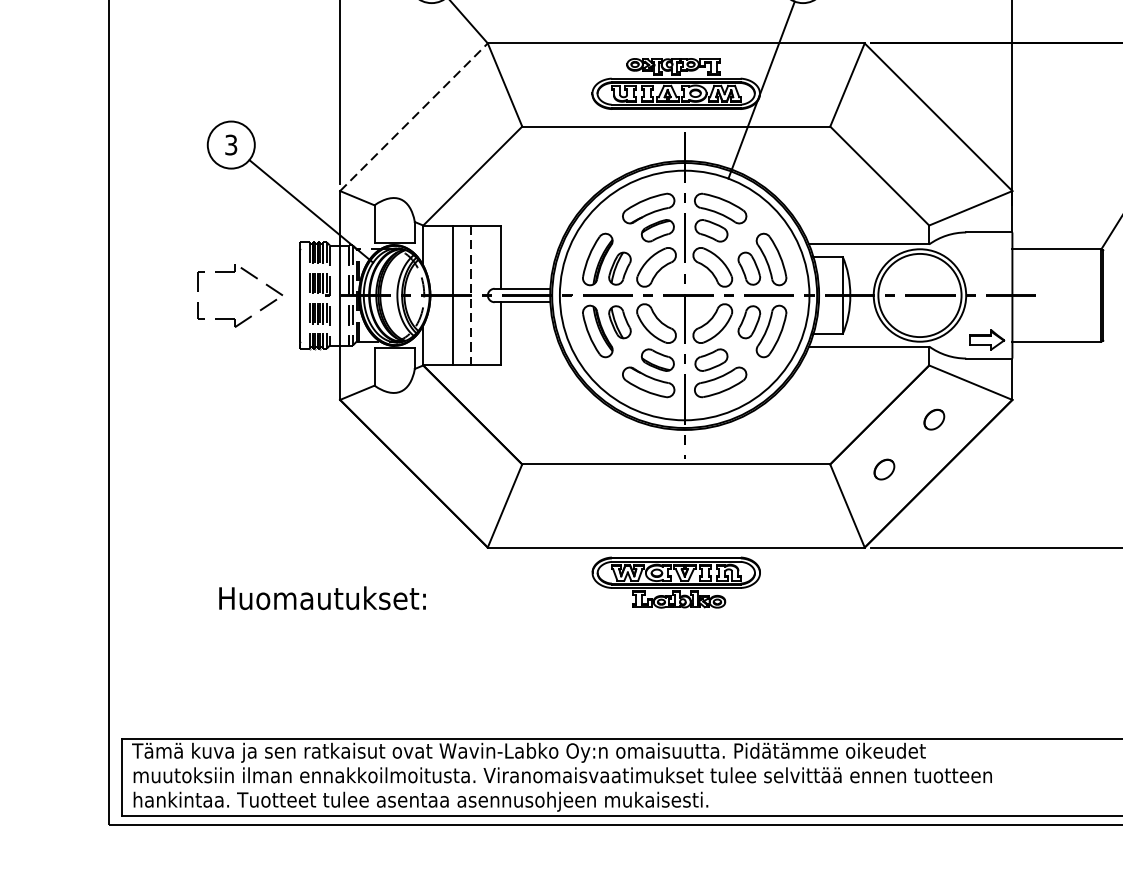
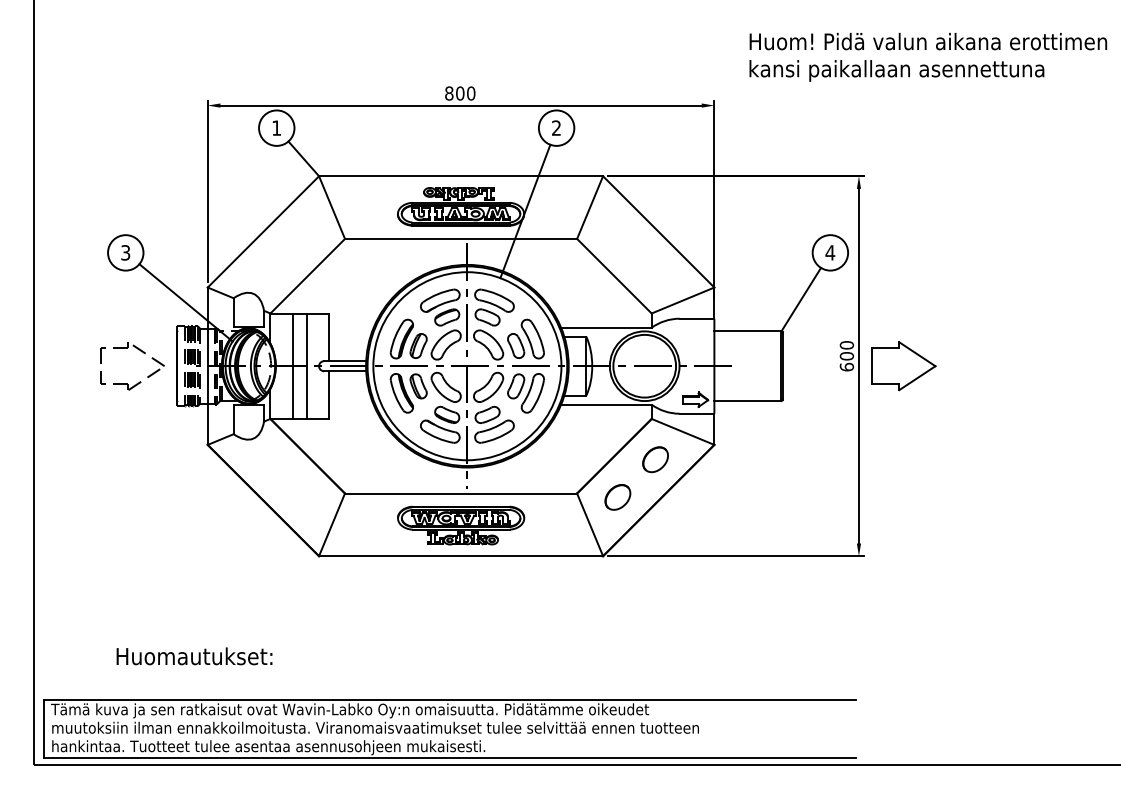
line: (414, 116) -> (263, 231), dashed -> solid
line: (471, 295) -> (306, 366), dashed -> solid
part: (934, 419) -> (655, 459), size x1.67
part: (883, 469) -> (617, 497), size x1.67
part: (676, 582) -> (461, 525), moved
text: (322, 598) -> (194, 656), moved

